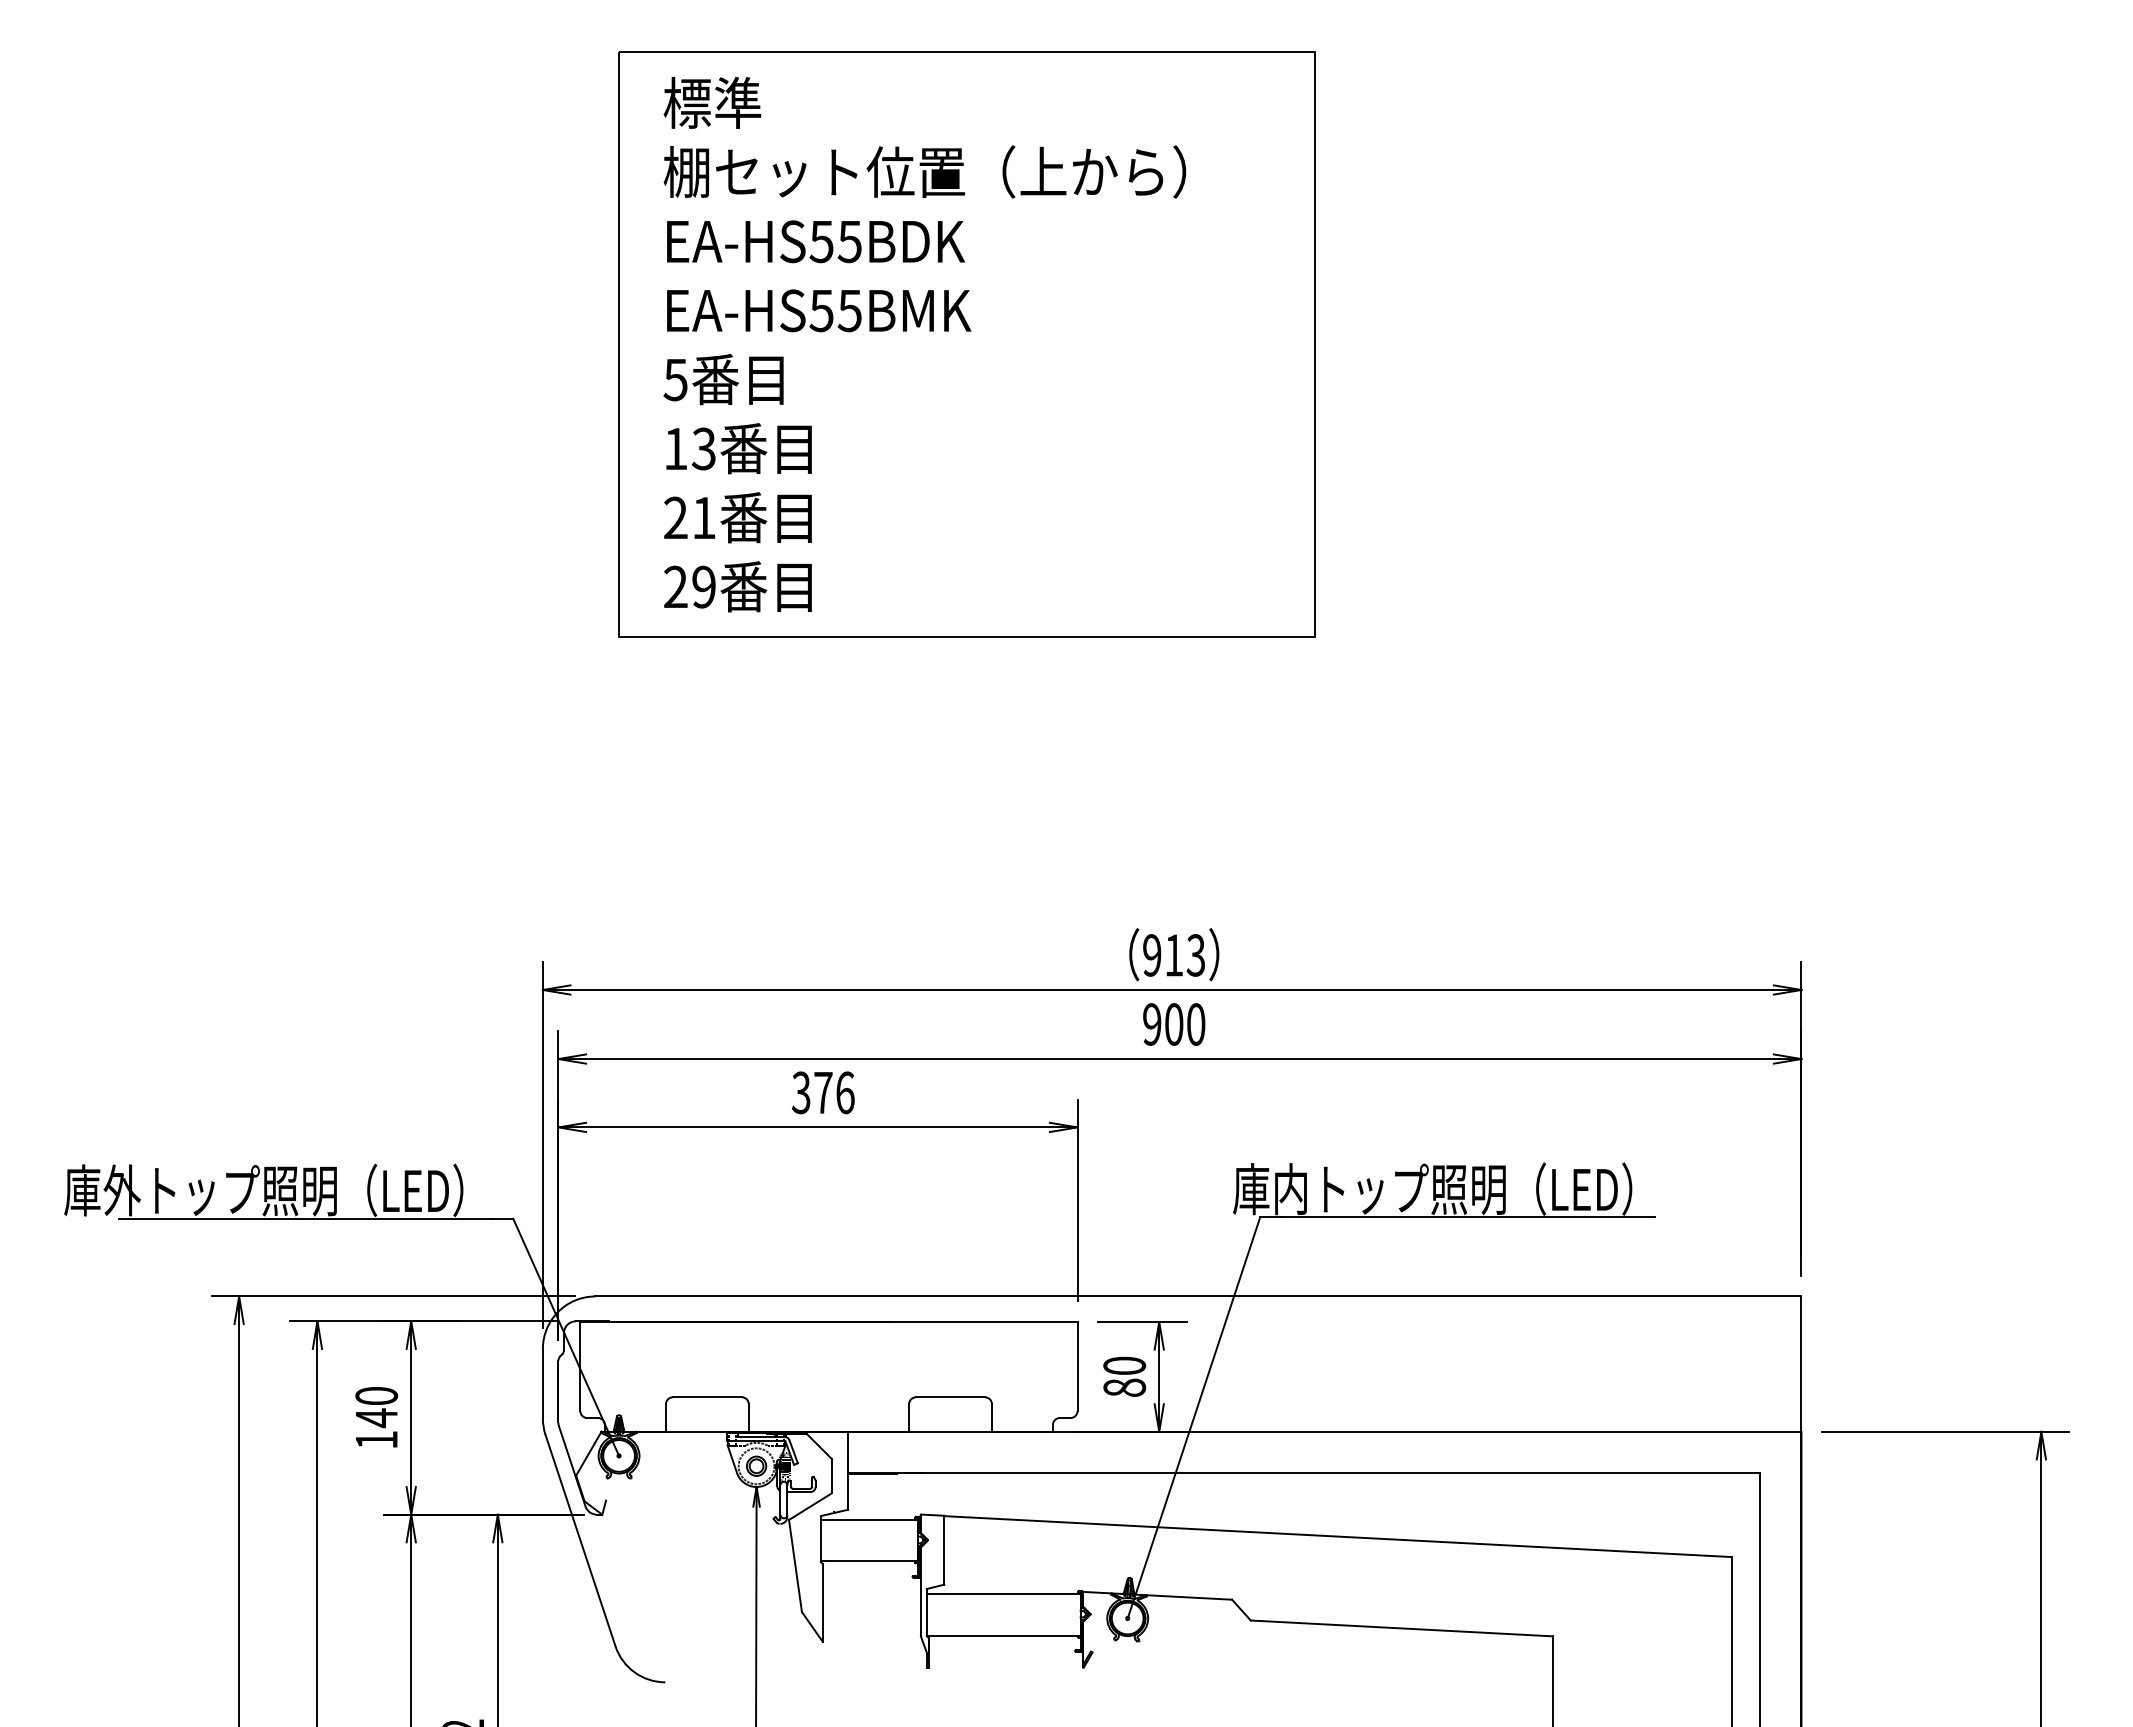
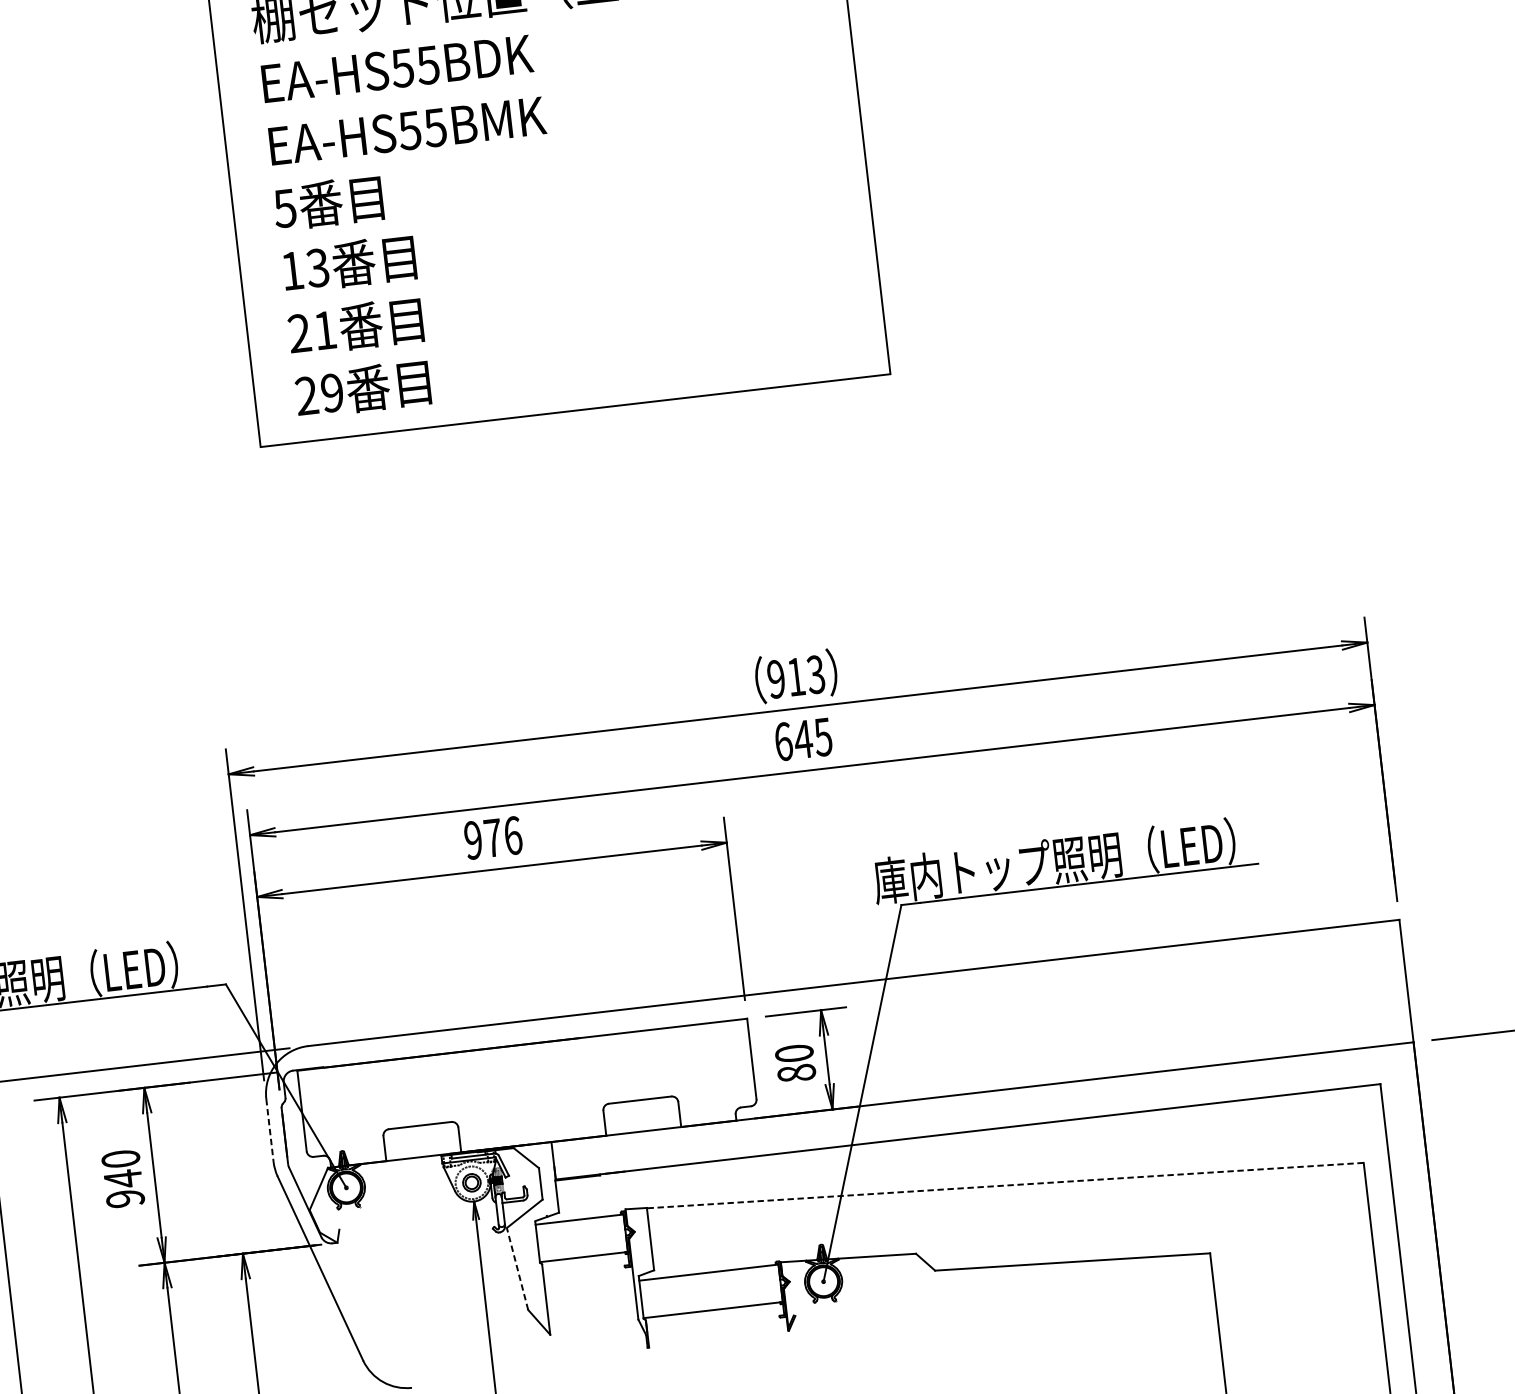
text: (1174, 1024) -> (803, 739), 900 -> 645
text: (800, 1092) -> (472, 840), 376 -> 976
line: (542, 1383) -> (269, 1130), solid -> dashed
text: (376, 1440) -> (125, 1199), 140 -> 940
line: (1337, 1536) -> (1004, 1185), solid -> dashed
line: (795, 1565) -> (517, 1268), solid -> dashed

